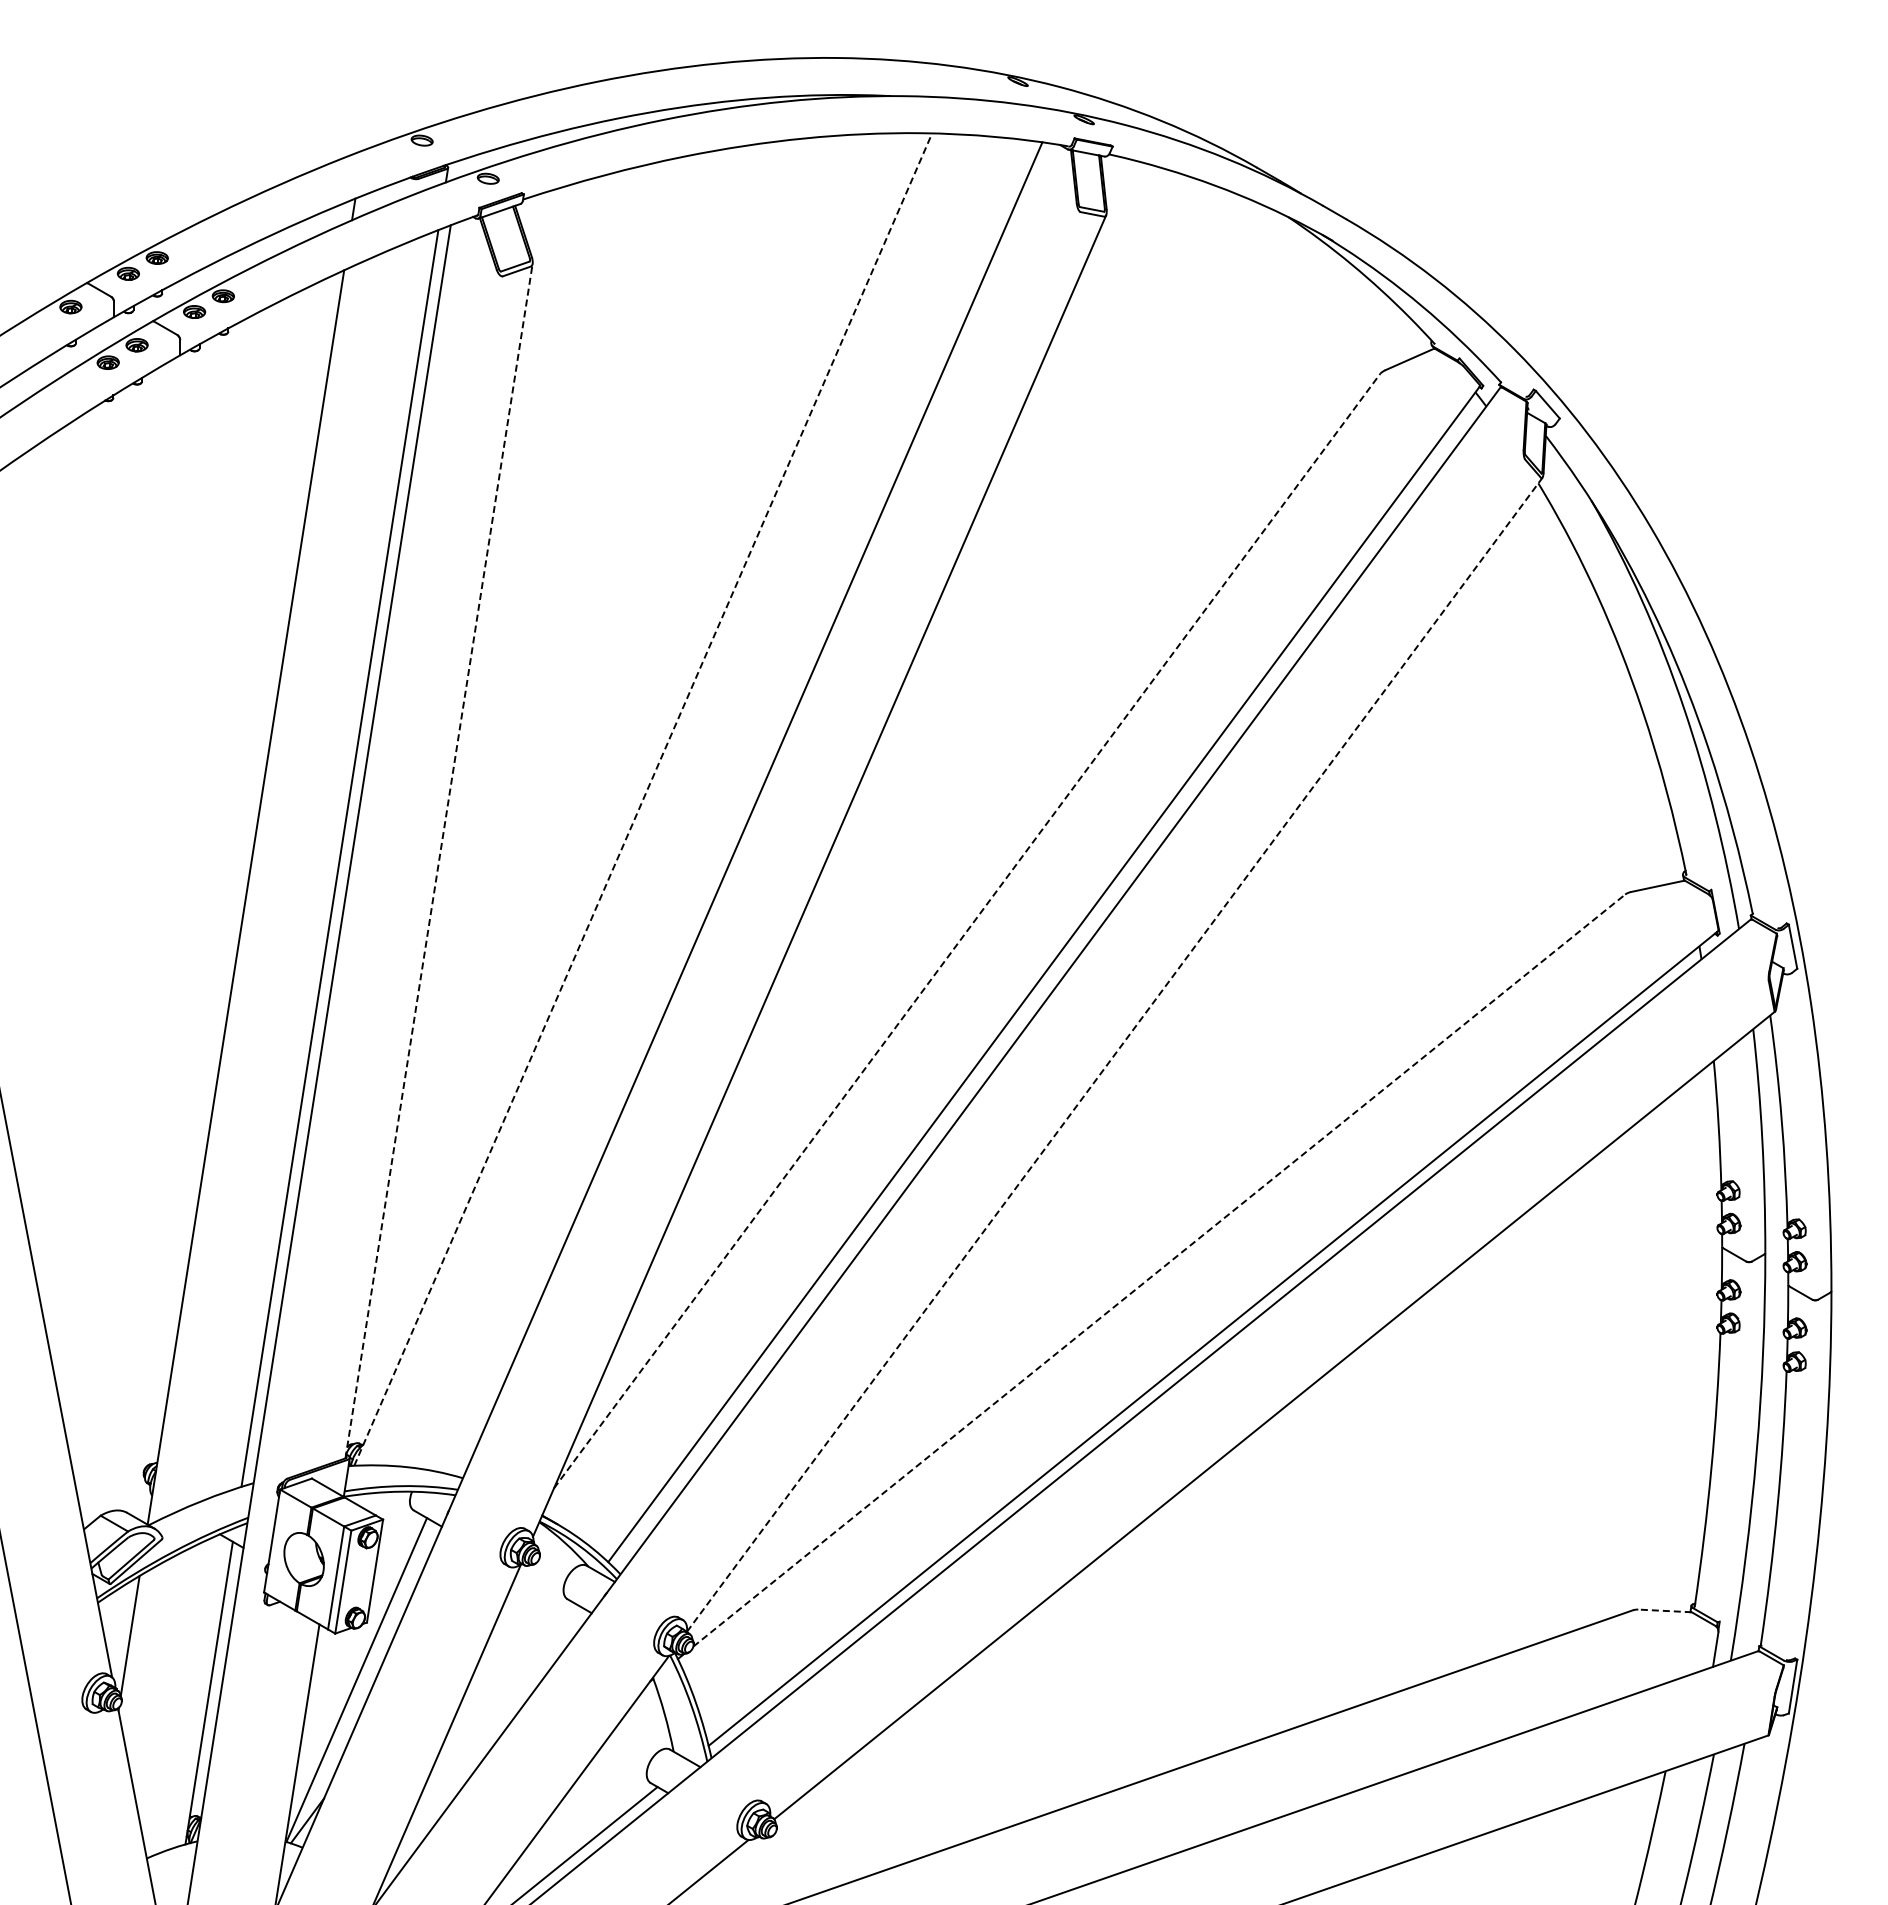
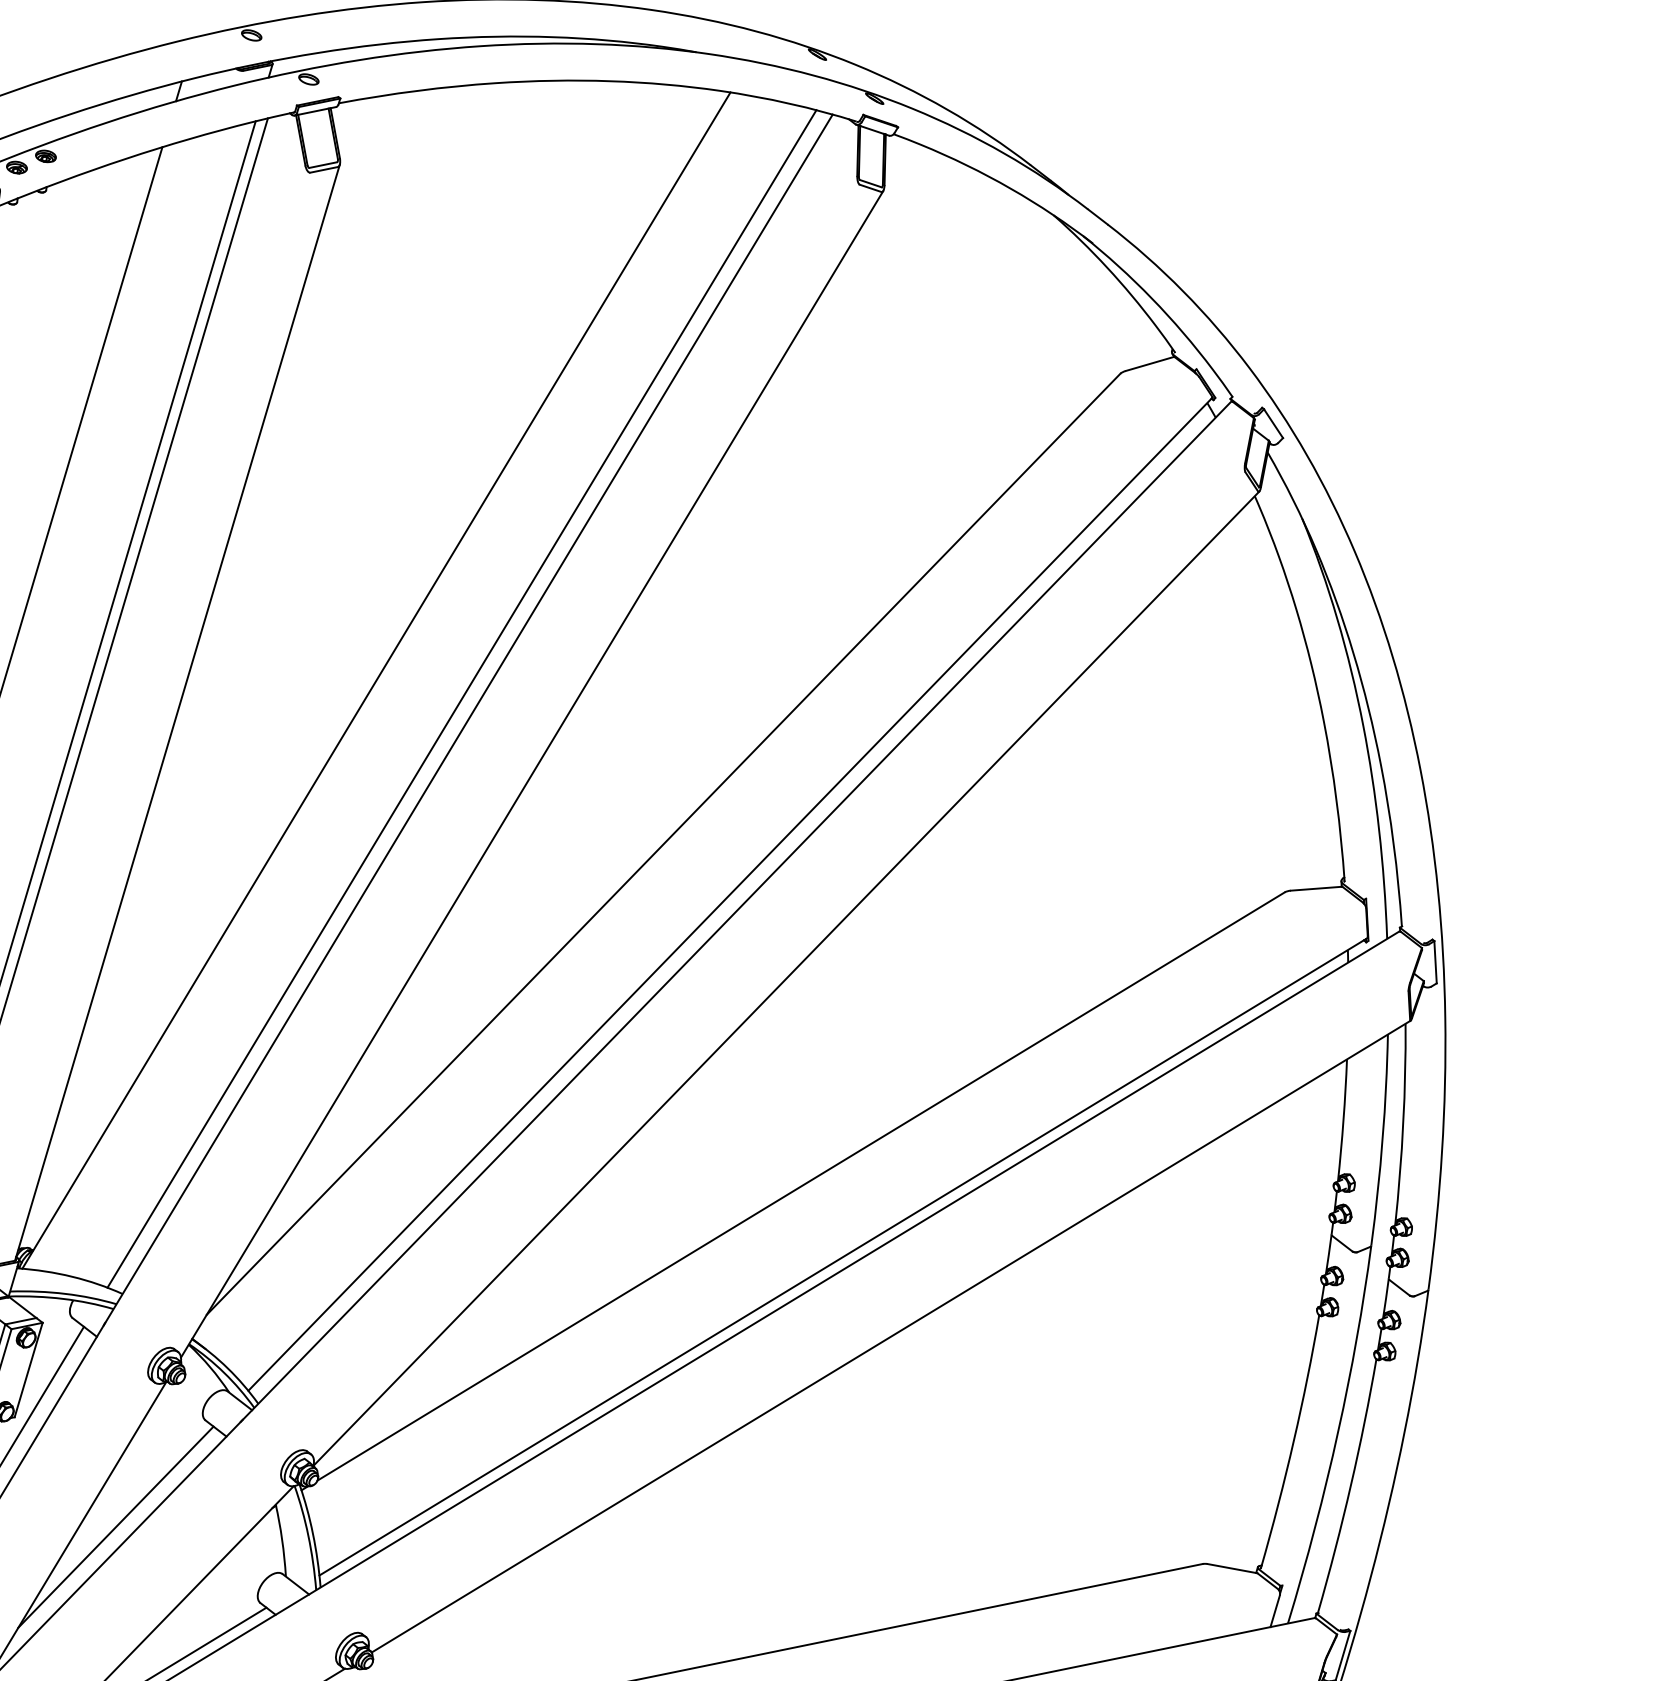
line: (643, 799) -> (376, 680), dashed -> solid
line: (735, 806) -> (462, 698), added
line: (439, 861) -> (177, 713), dashed -> solid
line: (967, 931) -> (663, 844), dashed -> solid
line: (1115, 1054) -> (787, 978), dashed -> solid
line: (1159, 1270) -> (801, 1186), dashed -> solid
line: (1665, 1610) -> (1233, 1568), dashed -> solid
line: (488, 1723) -> (115, 1527), added

